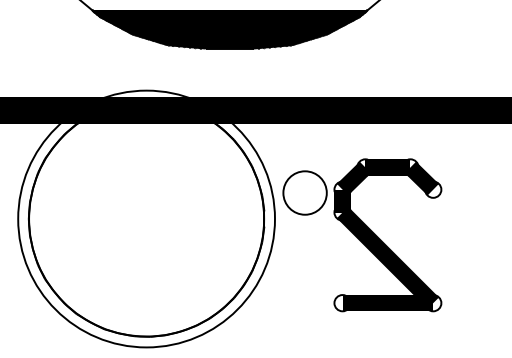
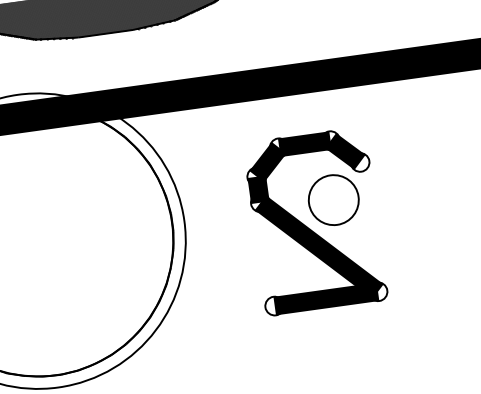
part: (304, 192) -> (333, 199), moved

